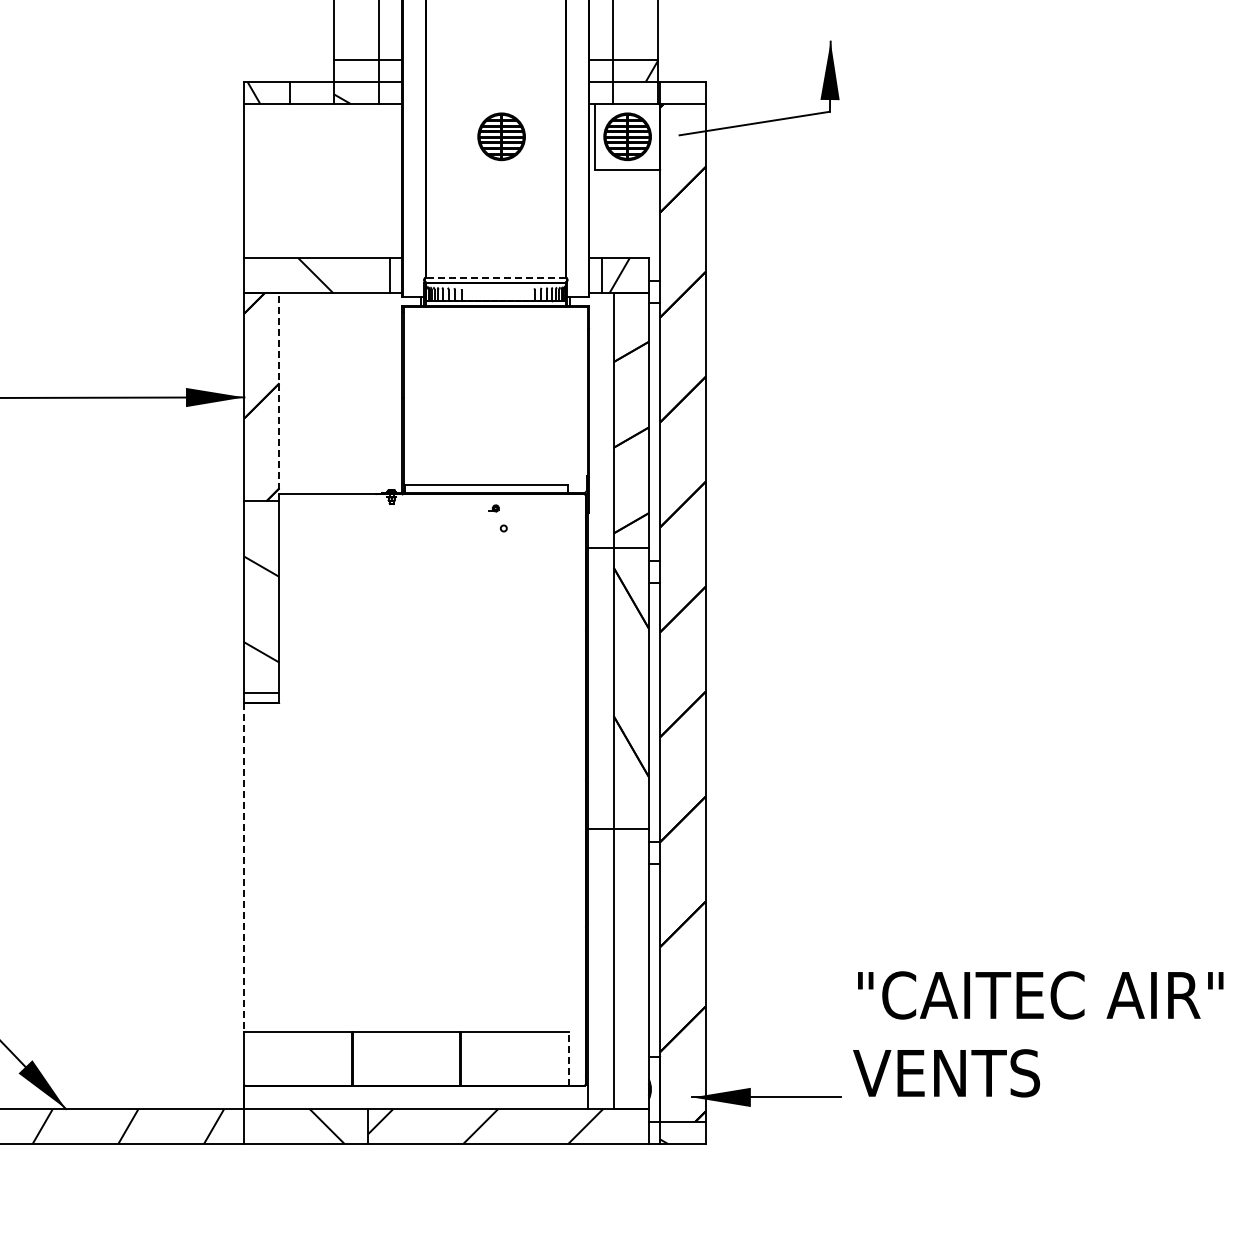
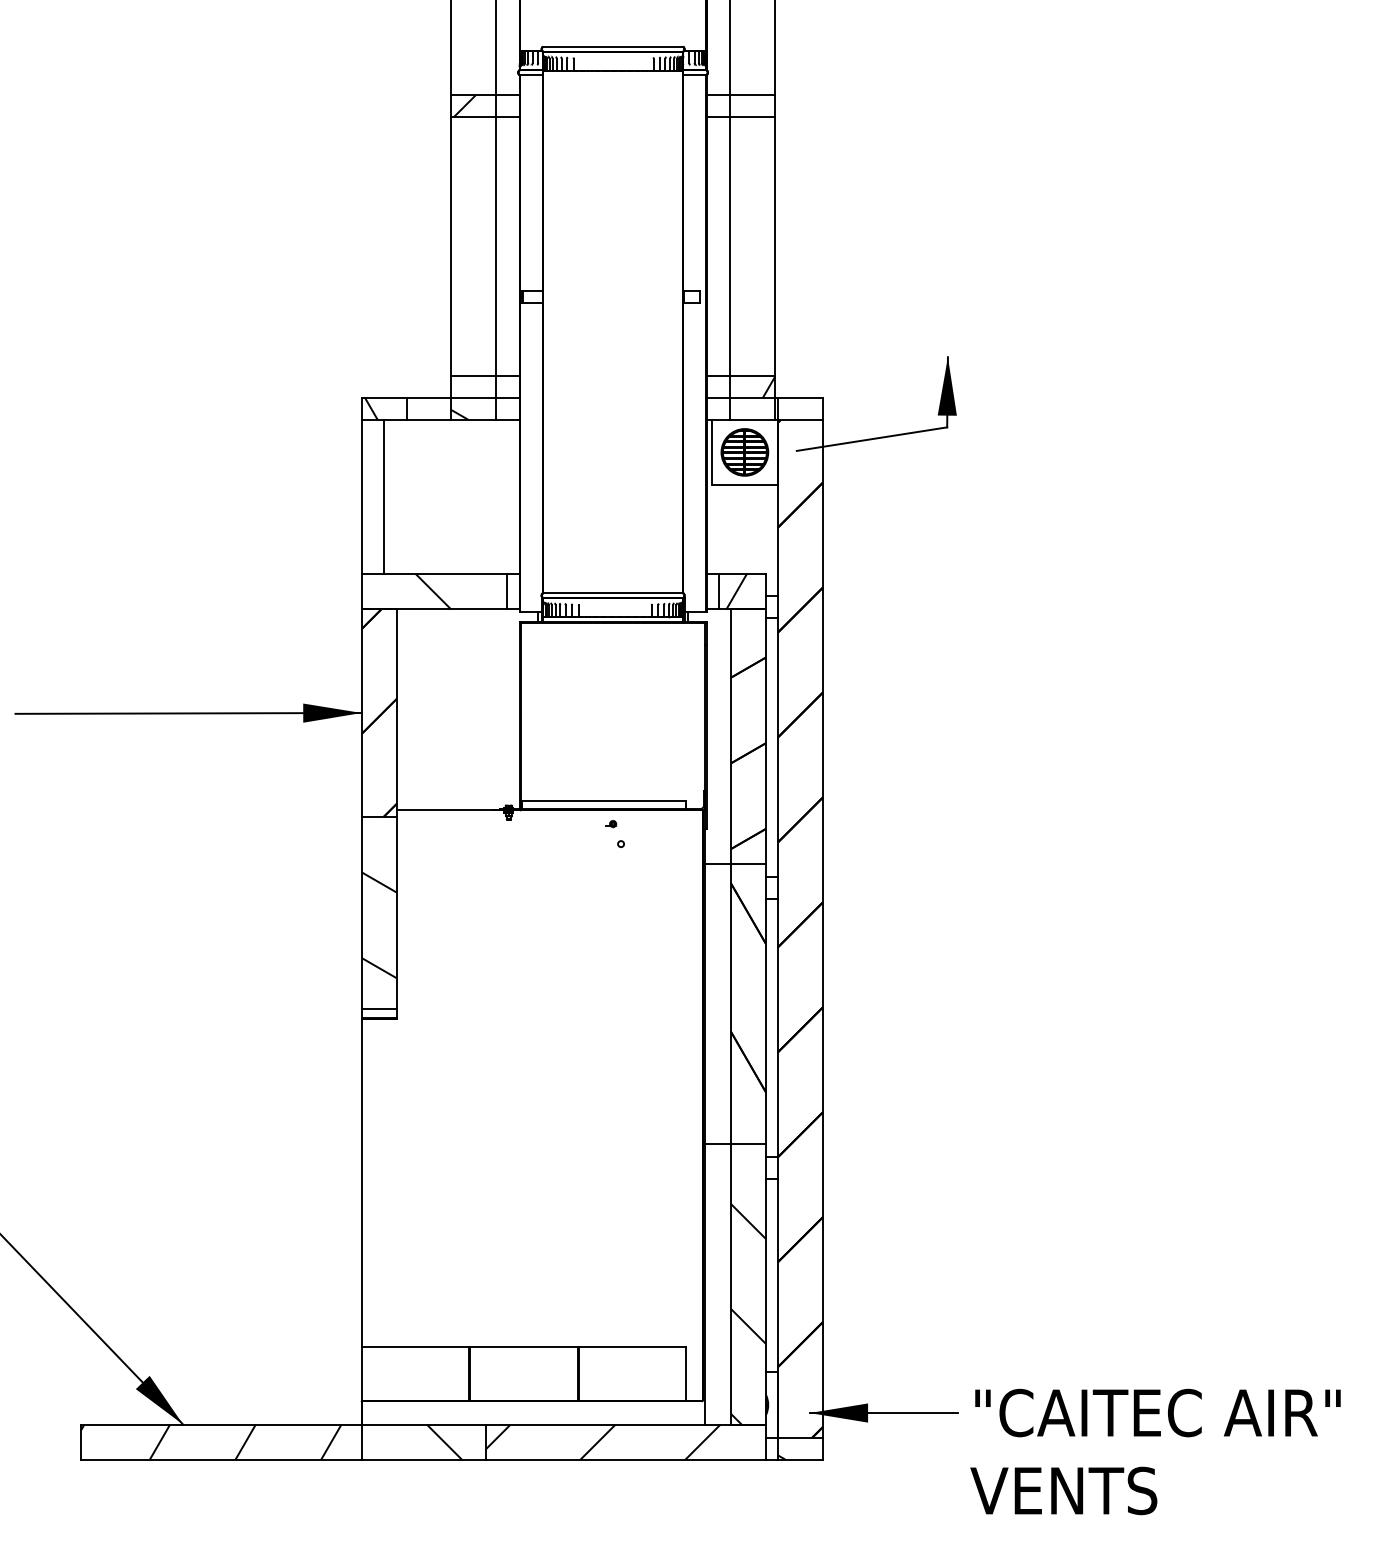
part: (501, 136) -> (618, 452), removed
line: (266, 180) -> (383, 496), added
line: (496, 277) -> (613, 593), dashed -> solid
line: (279, 397) -> (396, 713), dashed -> solid
line: (244, 866) -> (361, 1182), dashed -> solid
hatch: (630, 997) -> (747, 1313), added
text: (1038, 1033) -> (1155, 1451), moved
line: (569, 1058) -> (686, 1374), dashed -> solid

